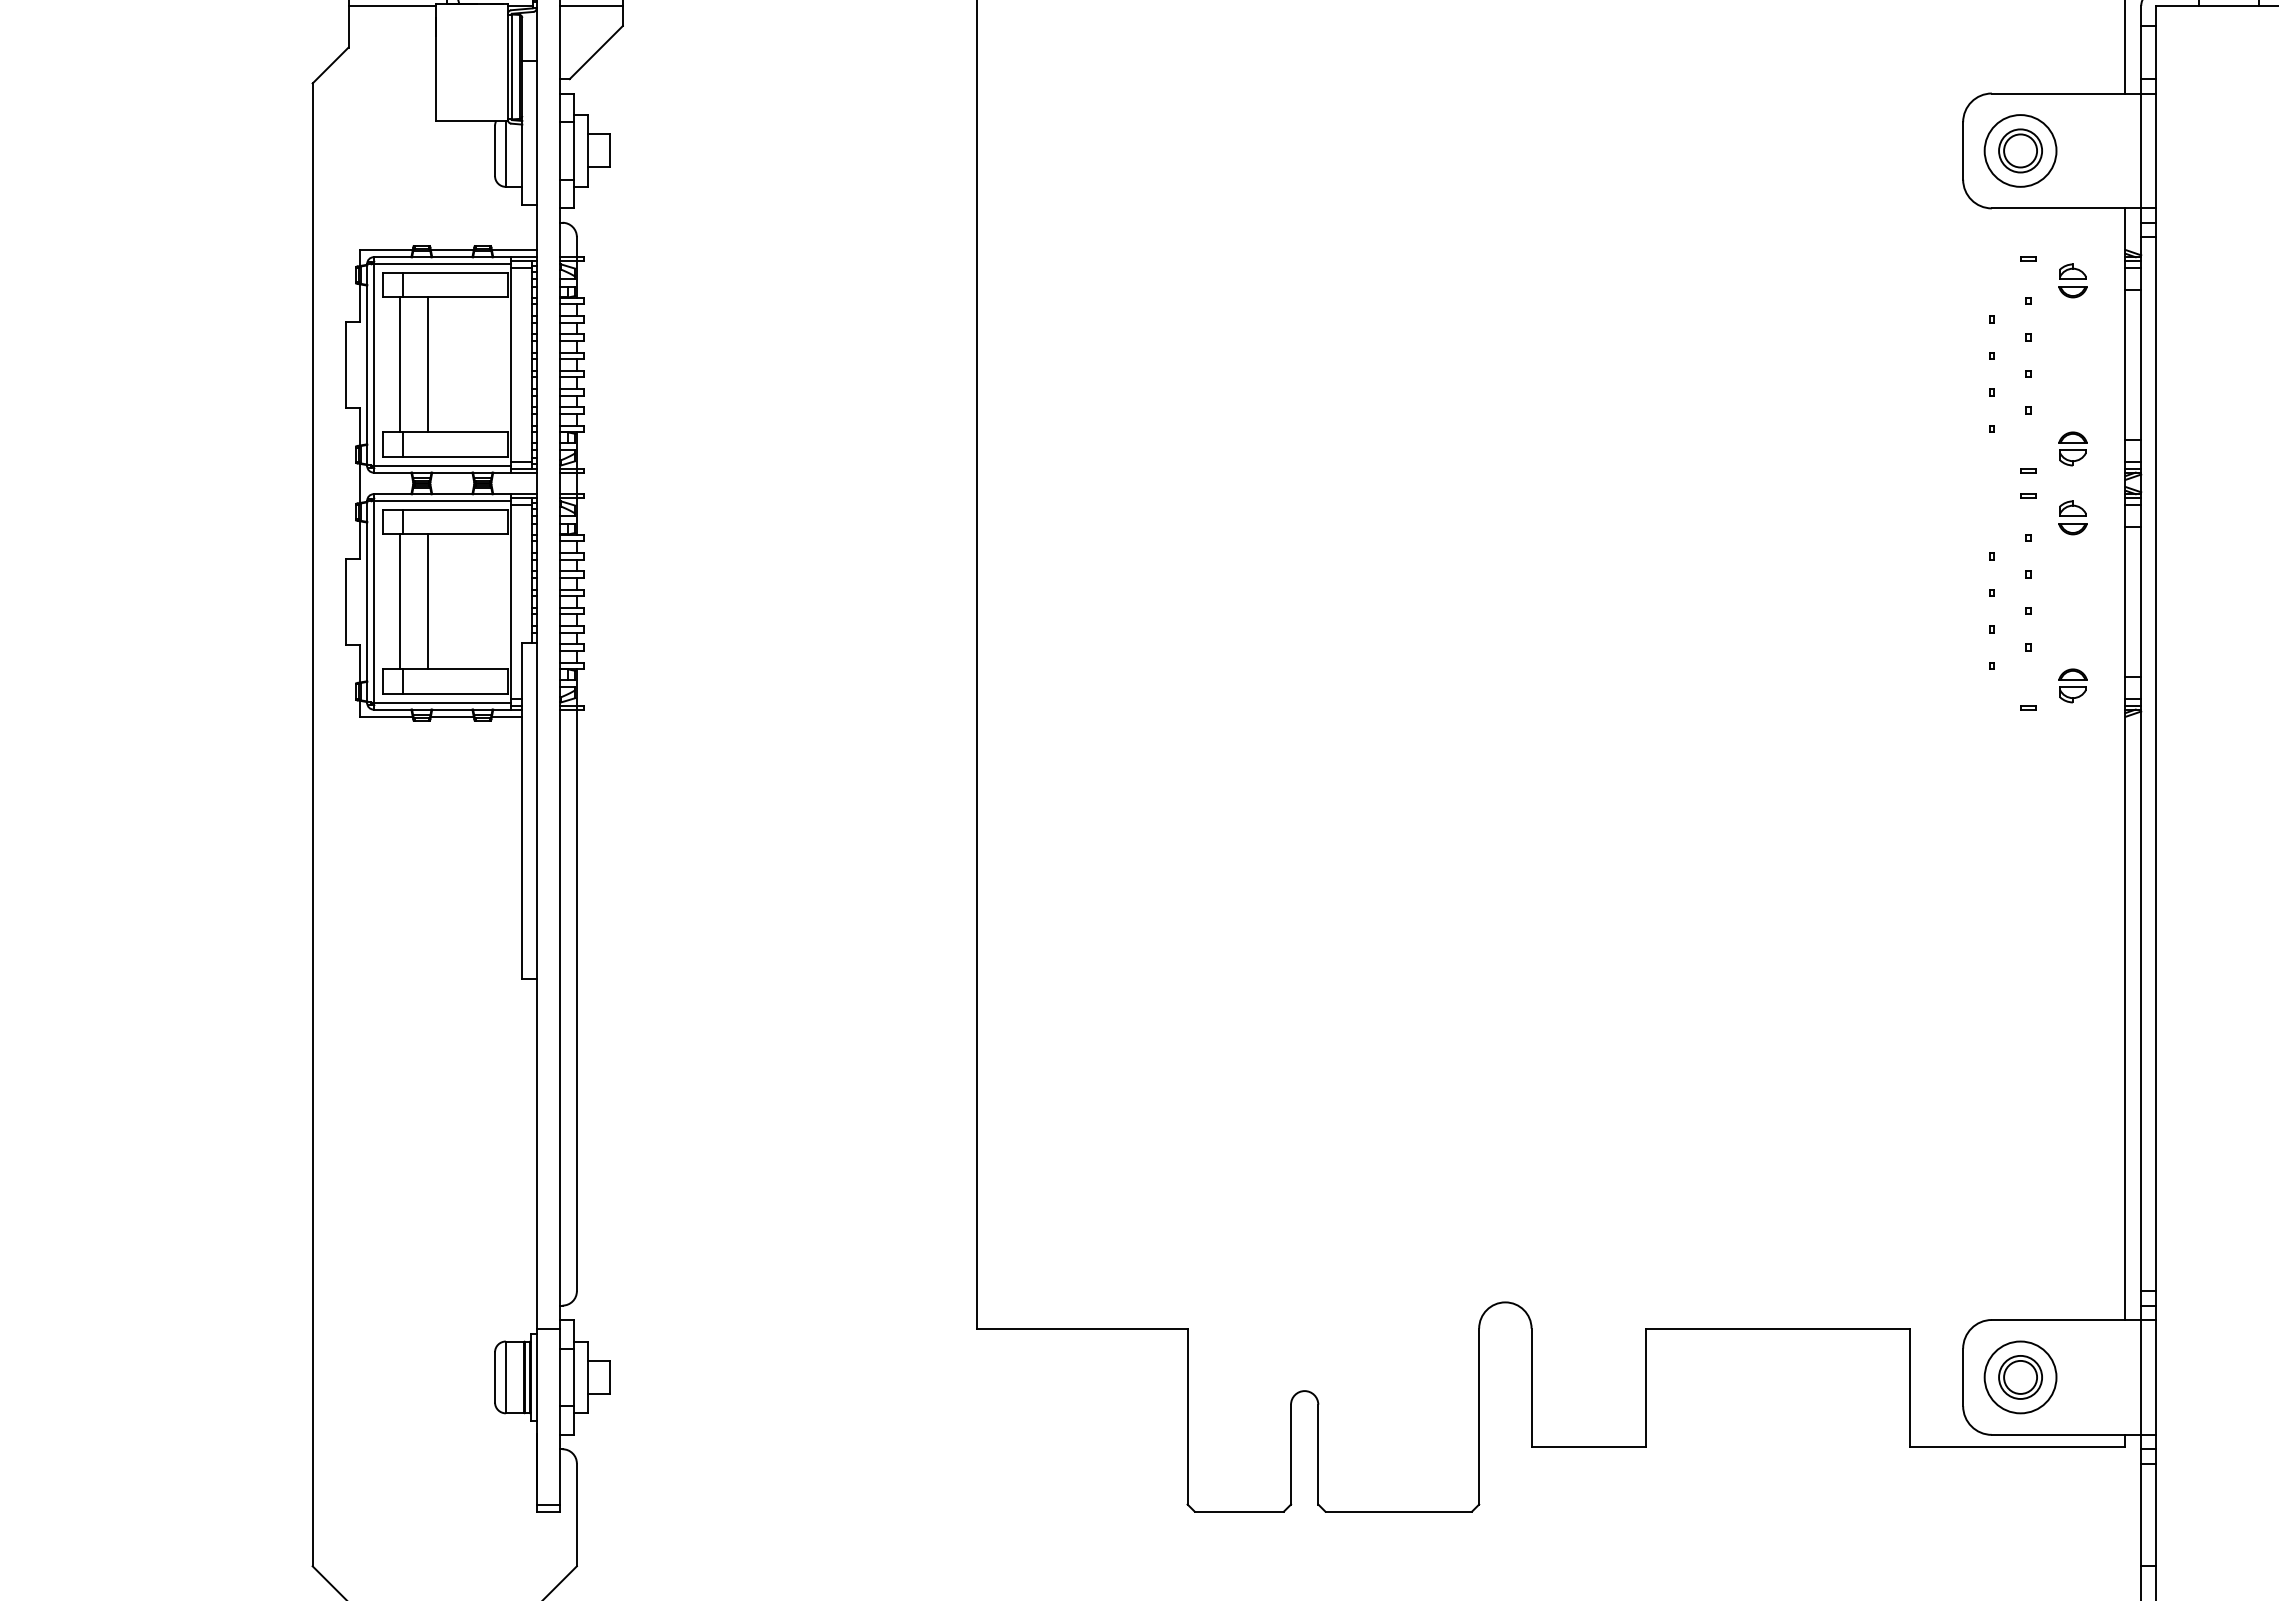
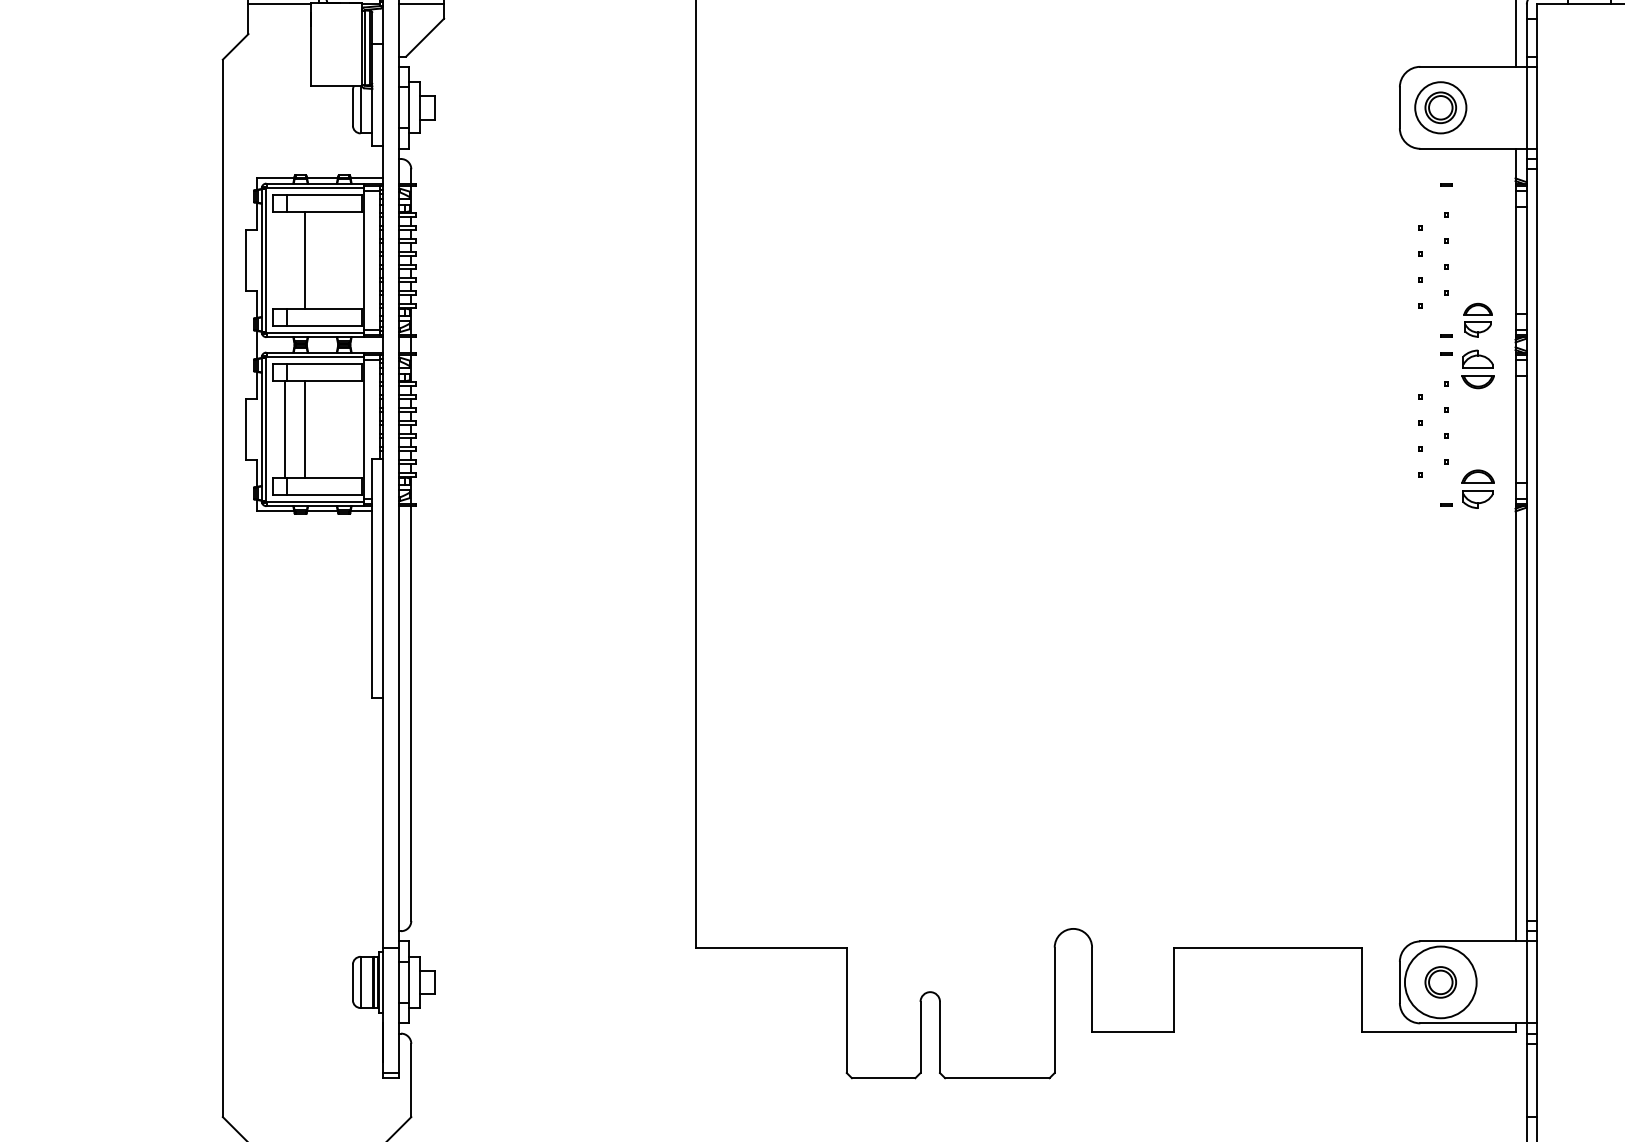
part: (2072, 280) -> (1477, 200), removed
line: (399, 364) -> (284, 260), removed
part: (2072, 448) -> (1477, 319), size x1.4
part: (2072, 517) -> (1477, 369), size x1.6
part: (2072, 685) -> (1477, 488), size x1.6
circle: (2020, 1377) -> (1440, 982), size x1.4

